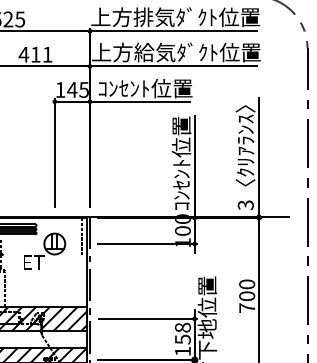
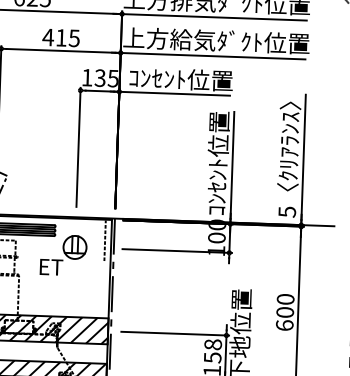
text: (47, 54) -> (74, 38), 411 -> 415
text: (72, 89) -> (100, 77), 145 -> 135
text: (244, 204) -> (285, 211), 3 -> 5
text: (247, 307) -> (285, 324), 700 -> 600

